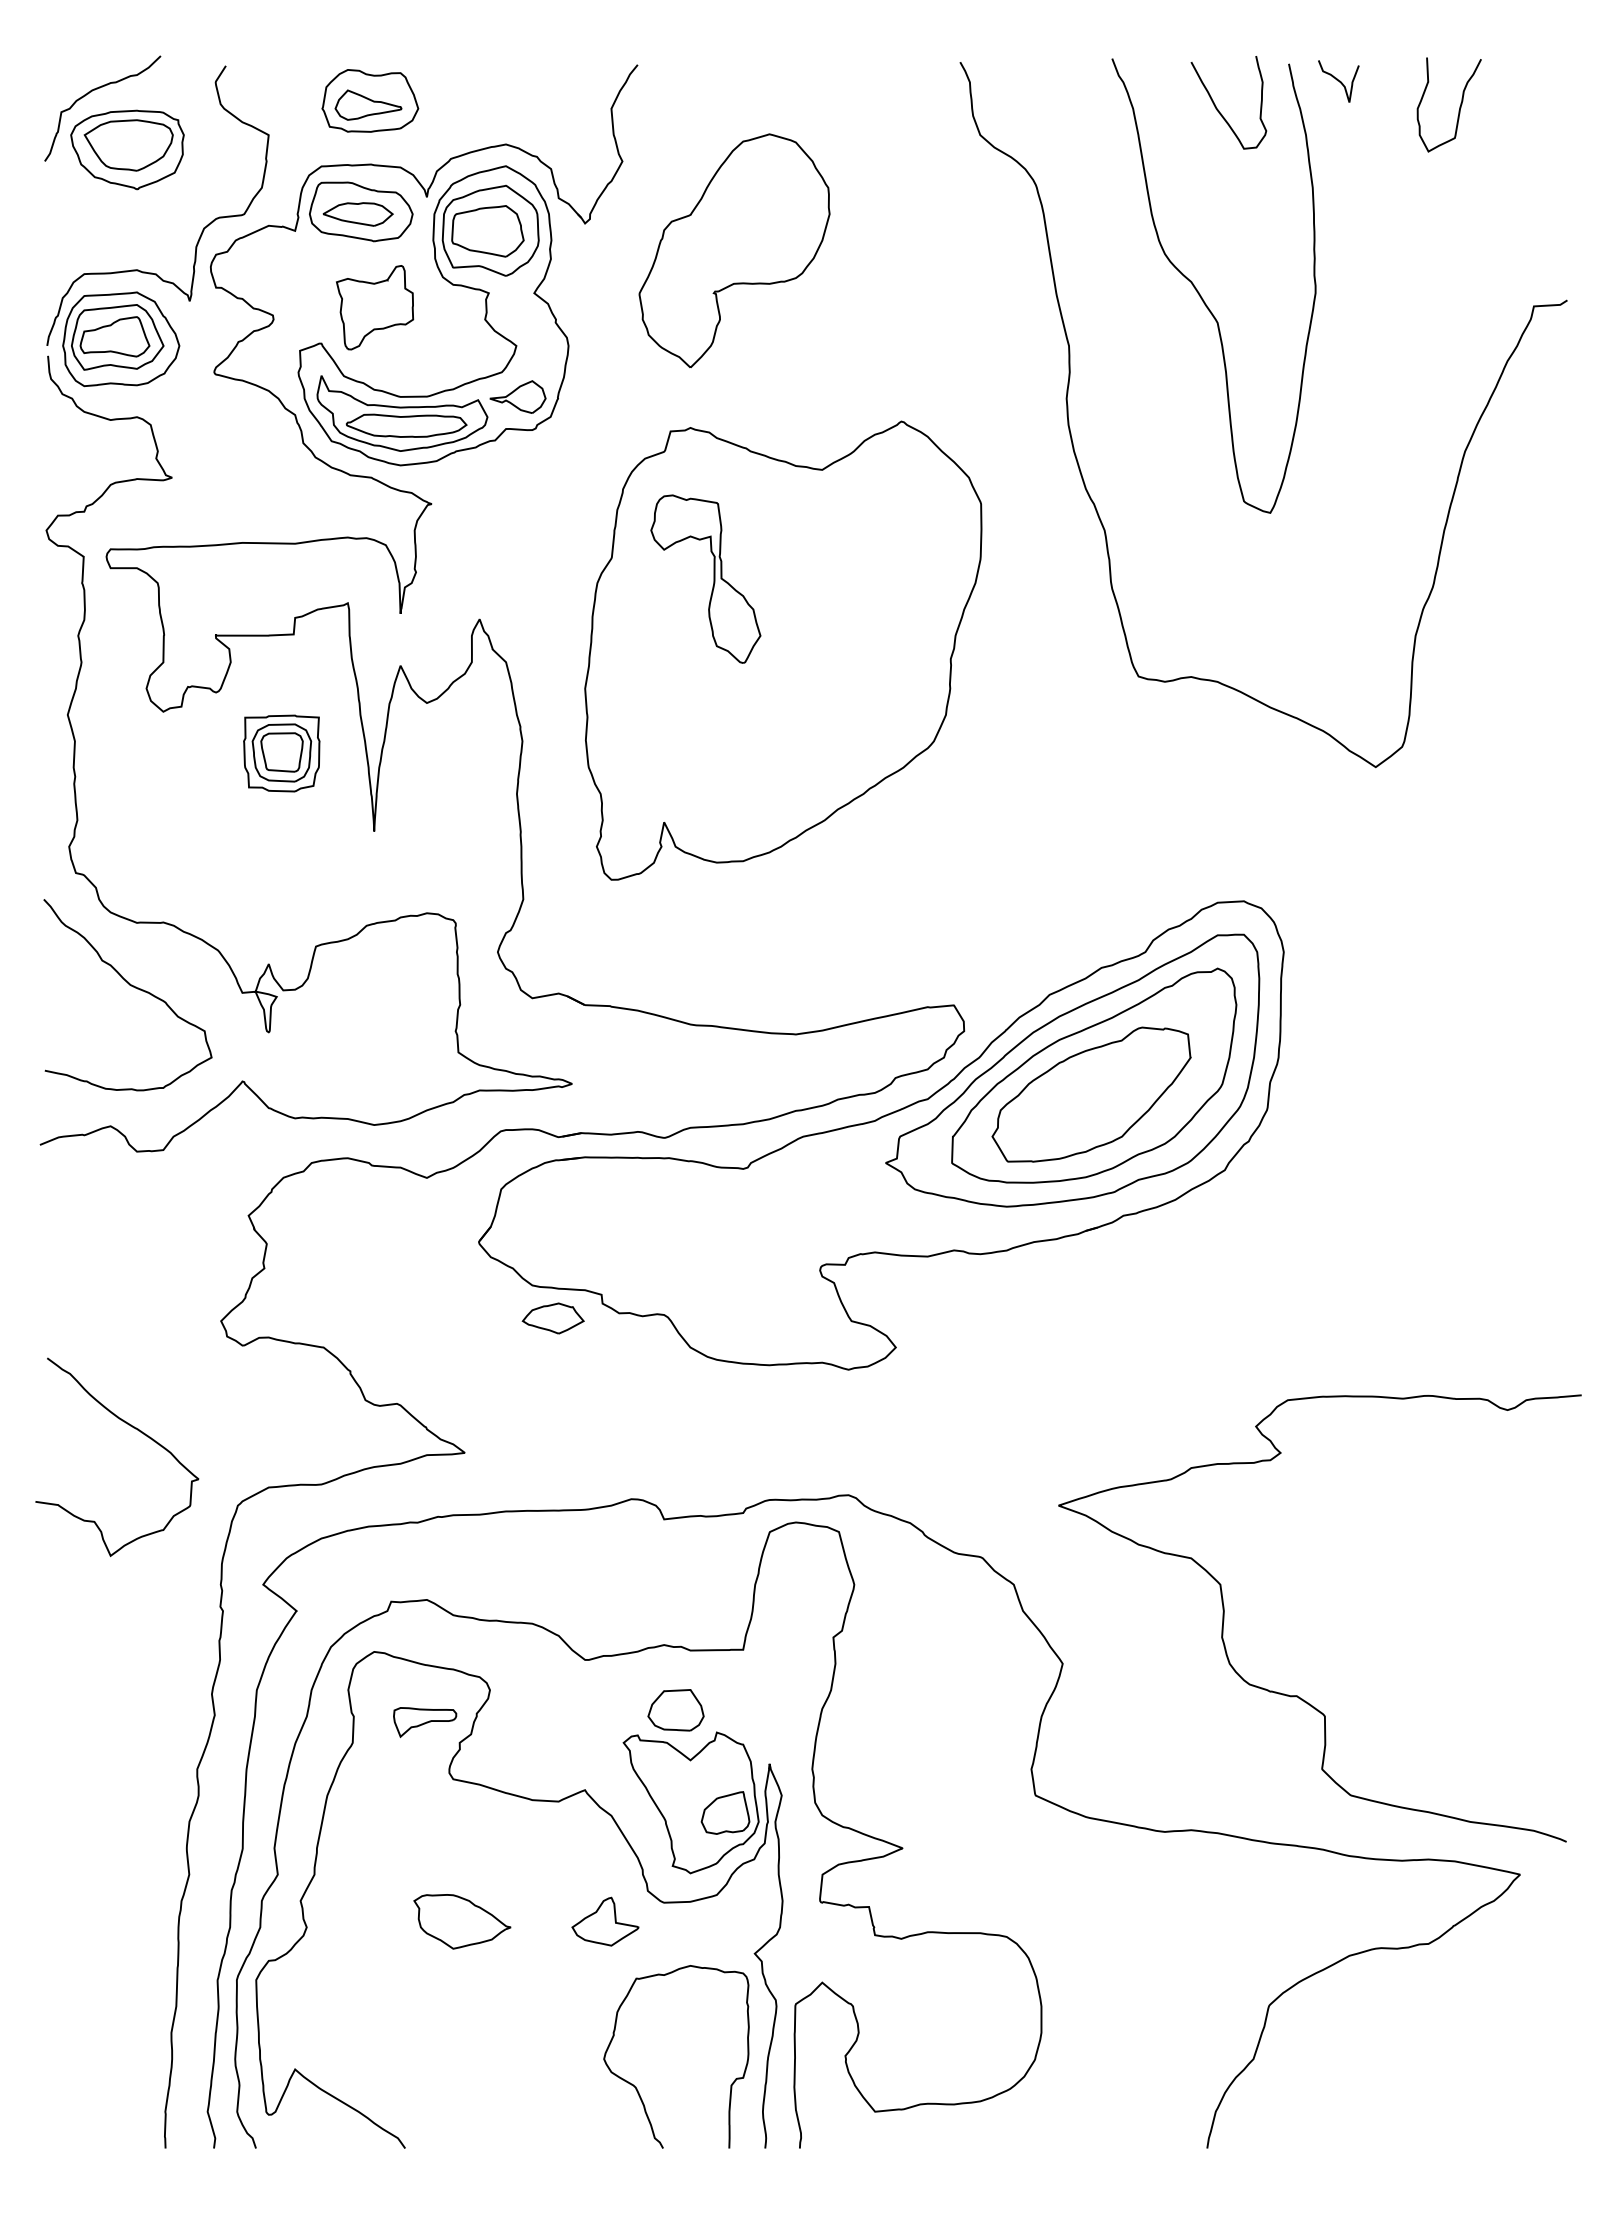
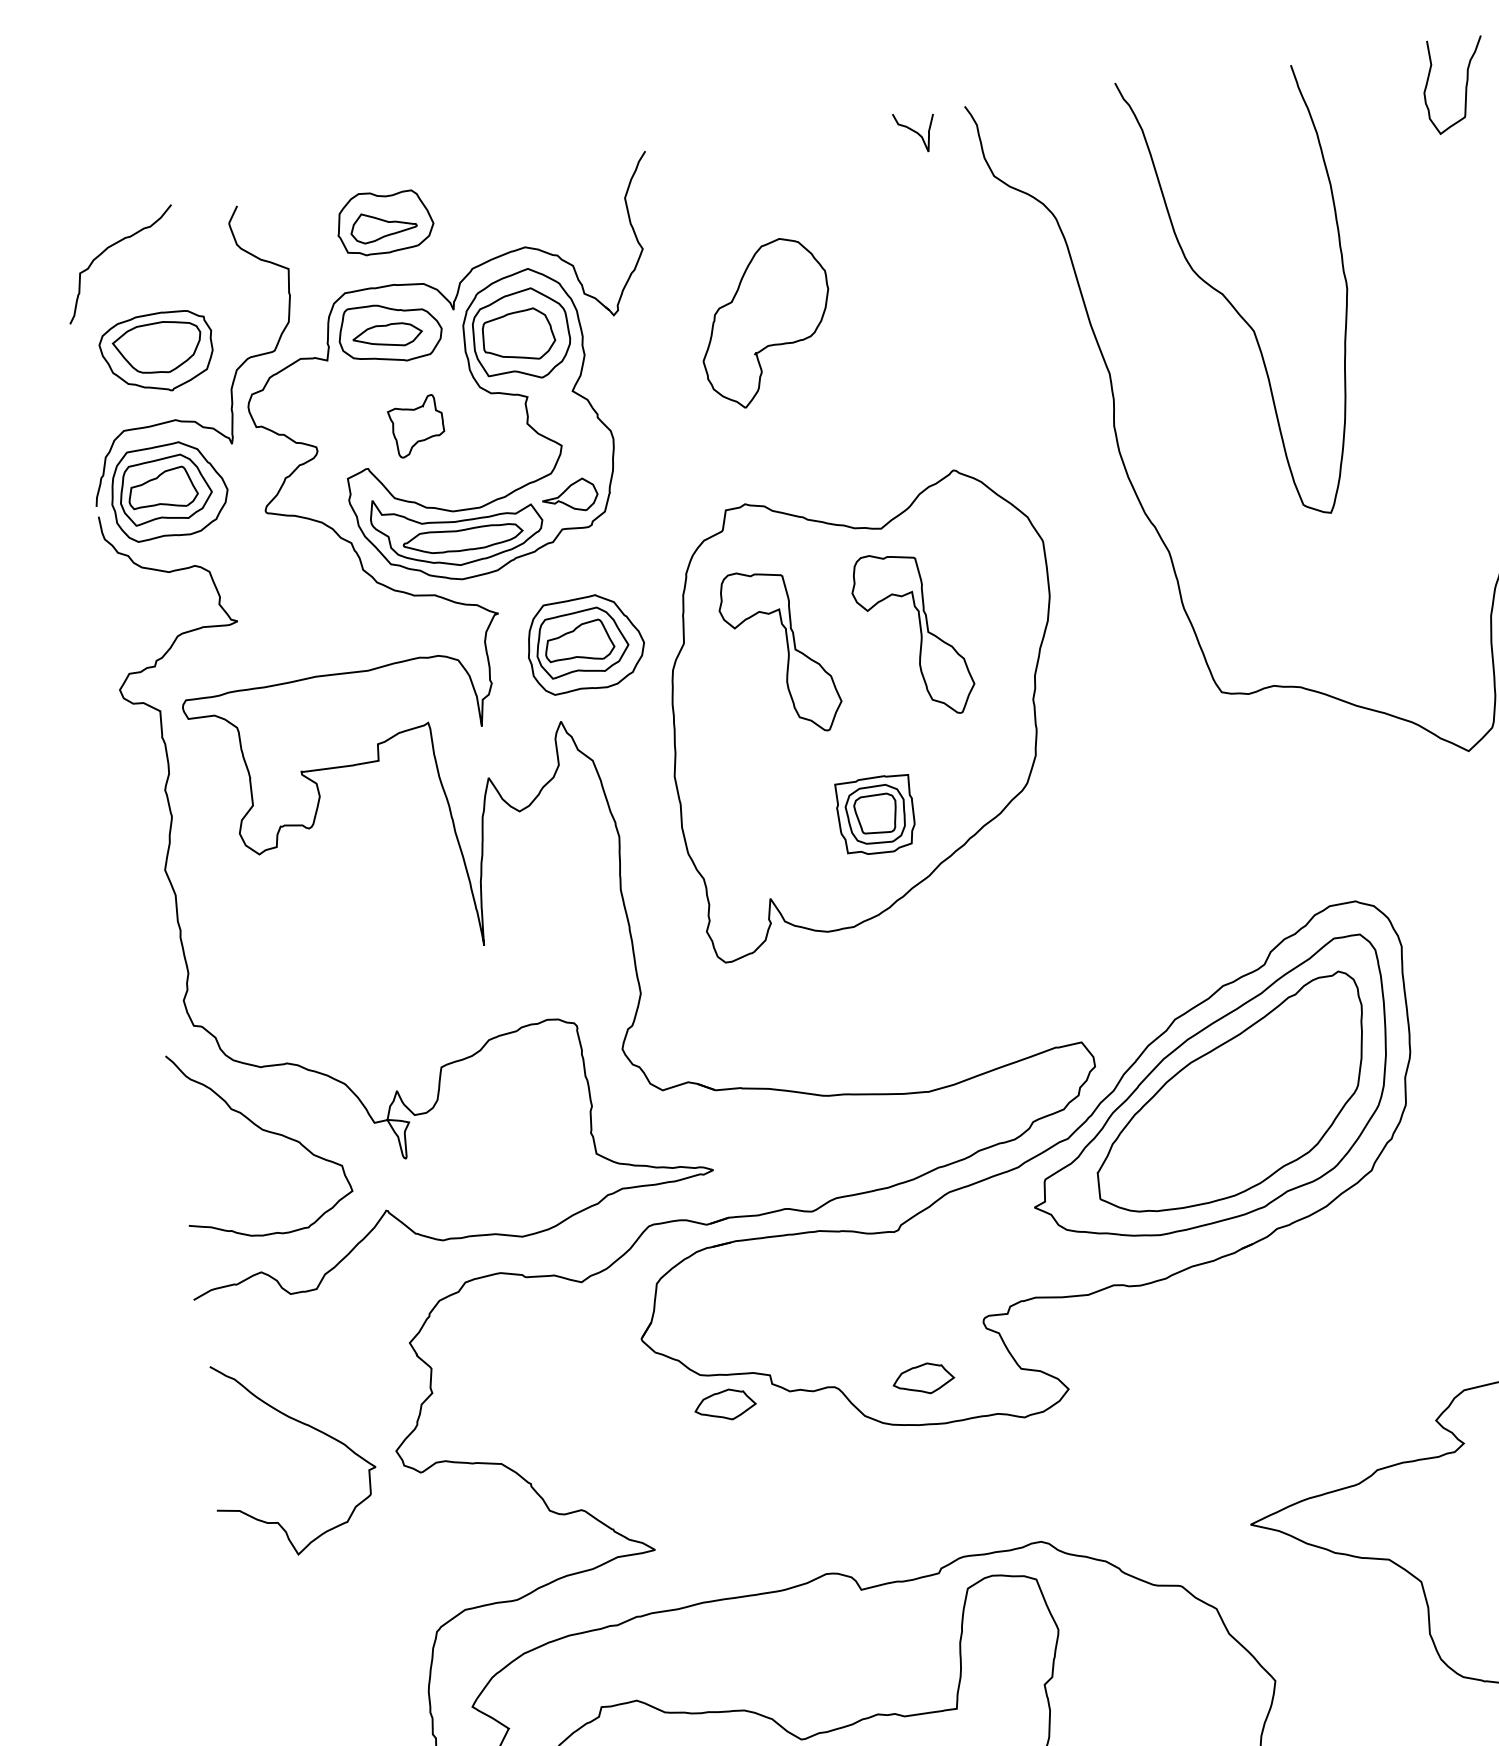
curve: (1338, 81) -> (914, 132), moved
curve: (1219, 110) -> (1228, 120), removed
part: (127, 149) -> (157, 352), moved
part: (734, 250) -> (765, 322), size x0.7
part: (375, 307) -> (417, 426), size x0.7
part: (514, 545) -> (585, 643), added
part: (847, 578) -> (920, 633), added
part: (281, 753) -> (875, 815), moved
part: (1091, 1094) -> (1229, 1112), removed
part: (752, 1318) -> (922, 1379), added
curve: (133, 1428) -> (304, 1425), moved

